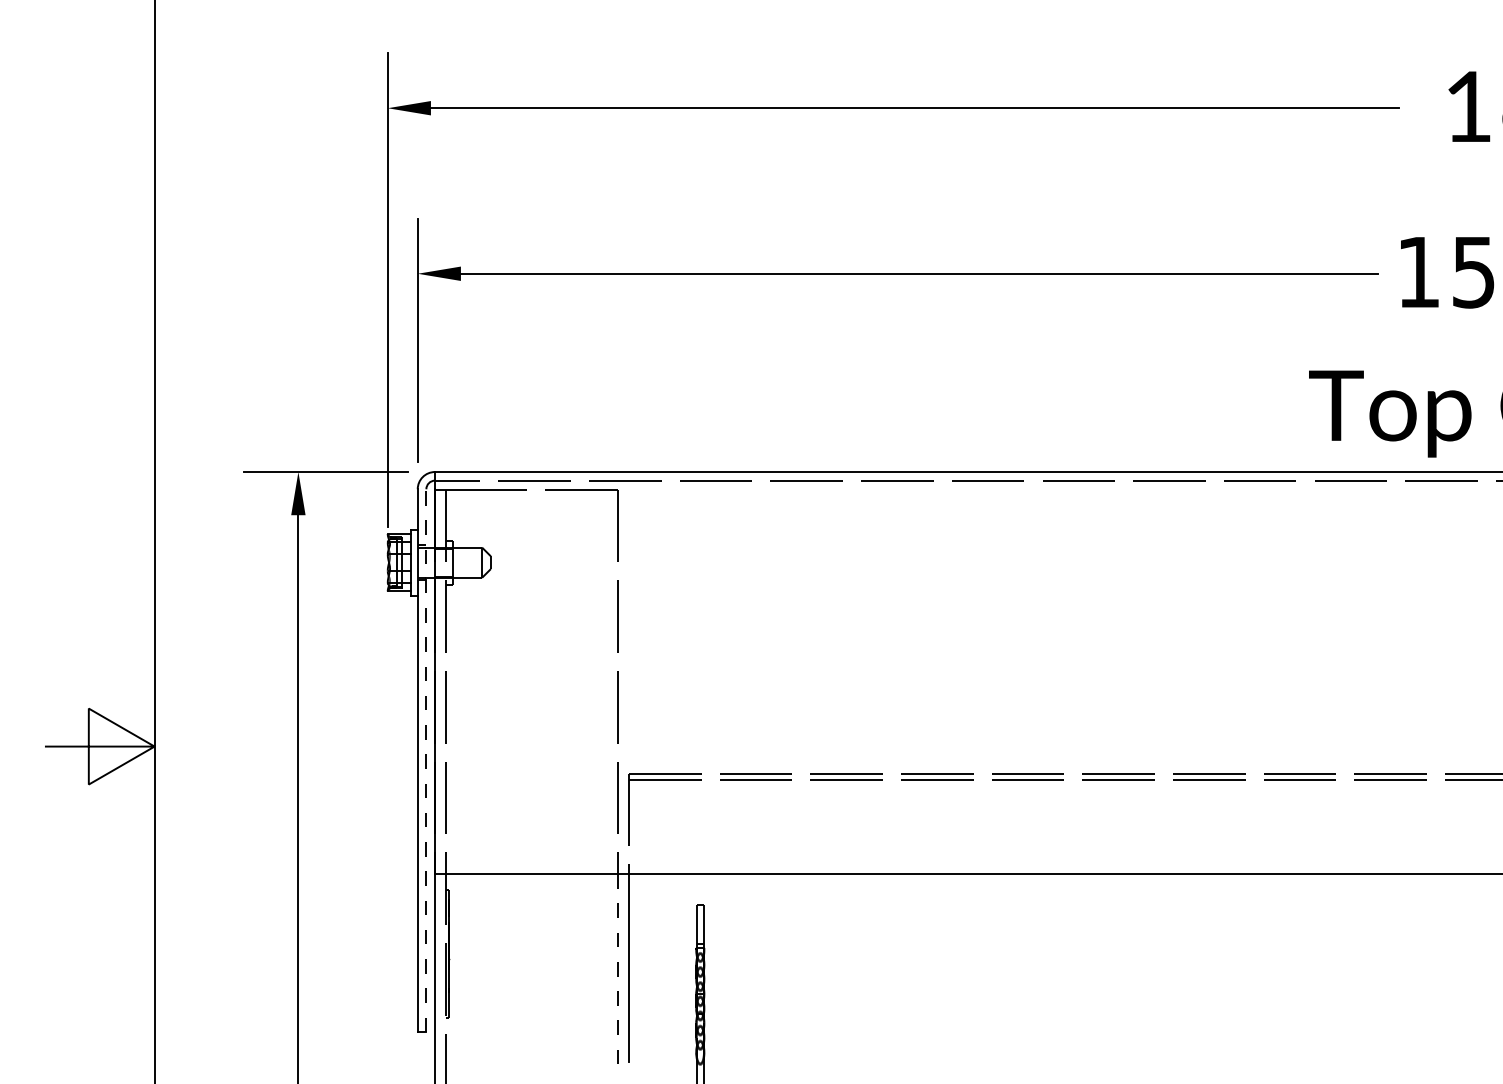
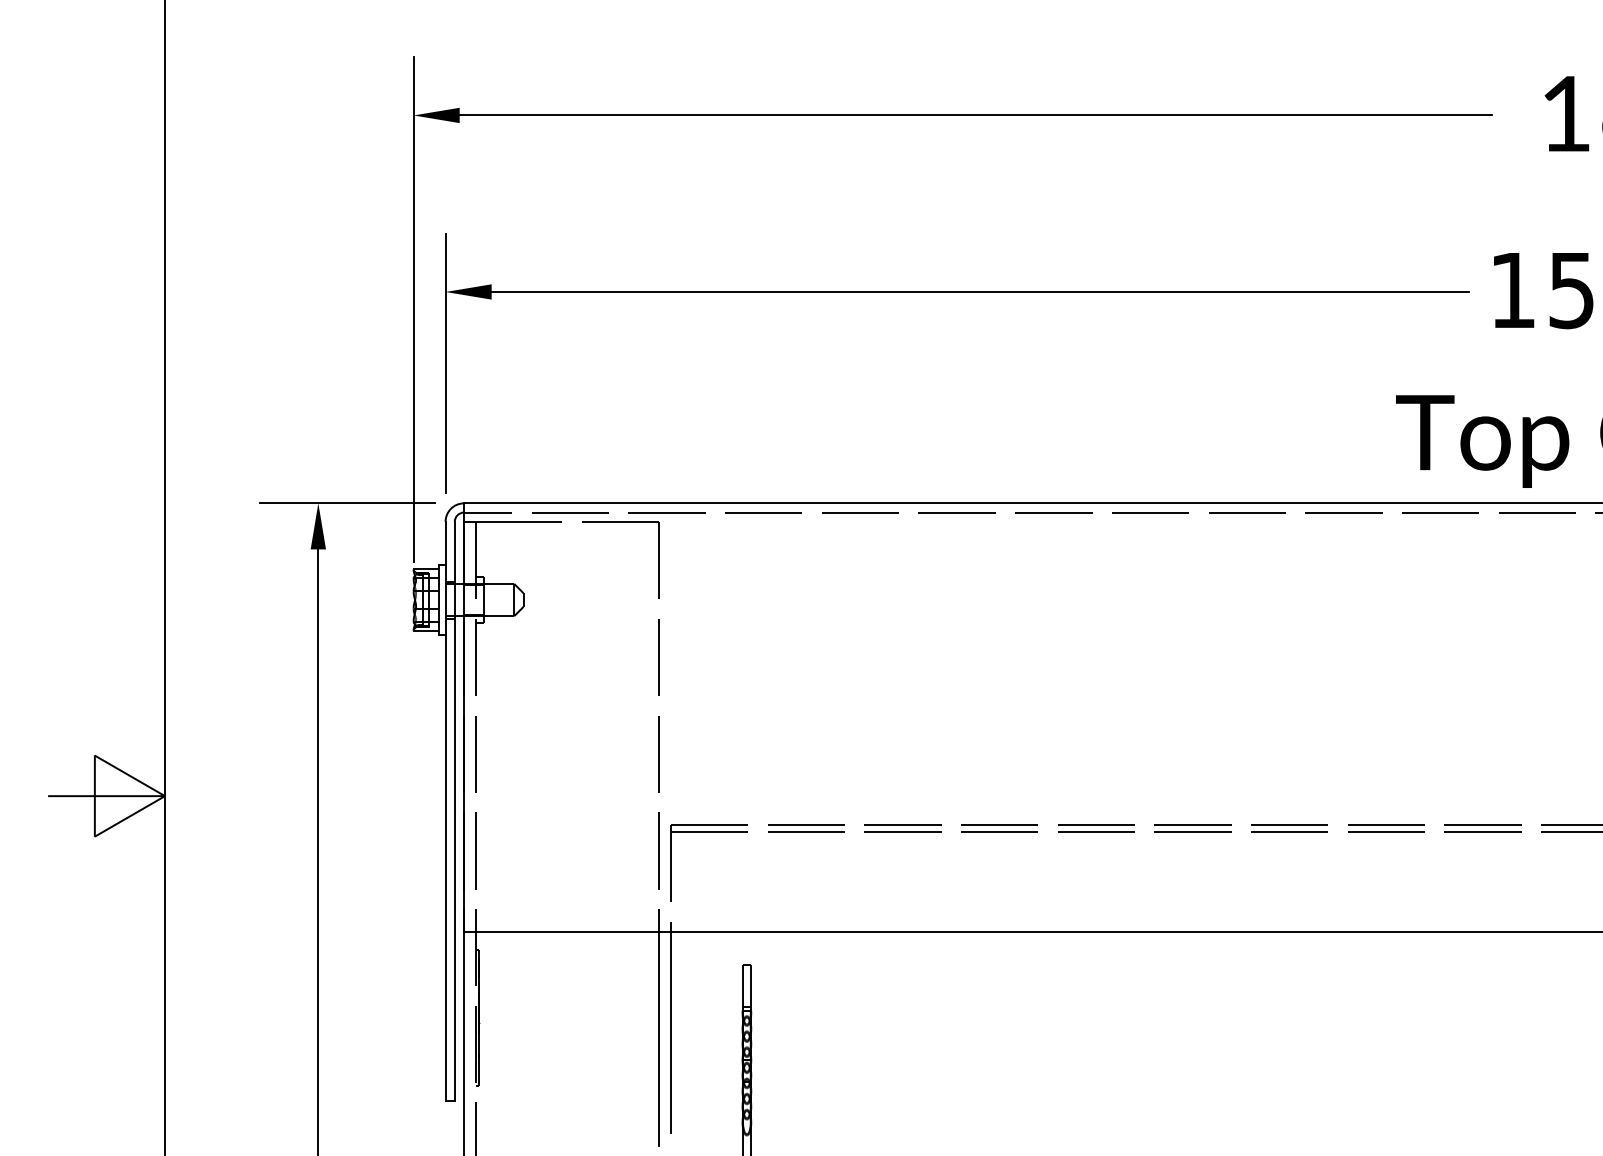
line: (426, 760) -> (454, 810), dashed -> solid
line: (618, 974) -> (659, 1039), dashed -> solid

